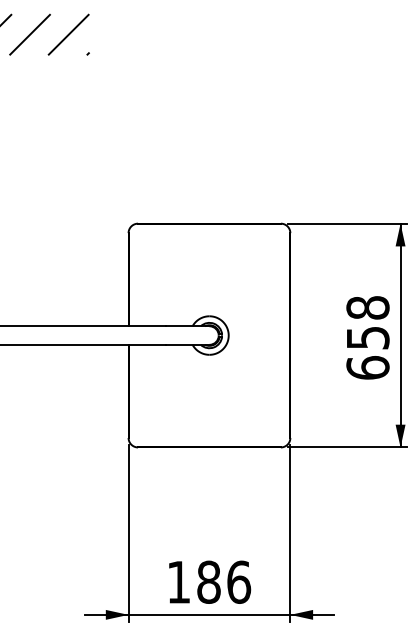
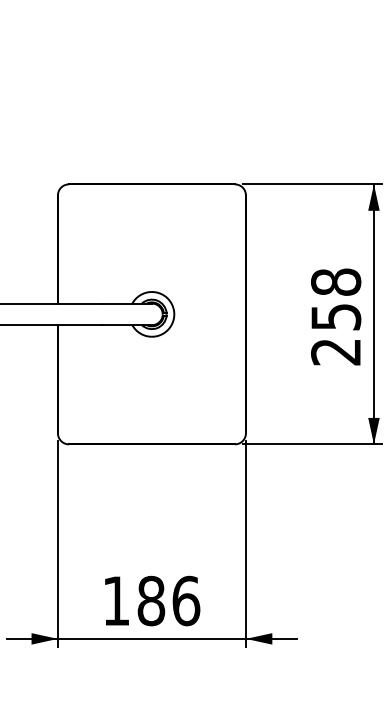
text: (367, 367) -> (335, 351), 658 -> 258

